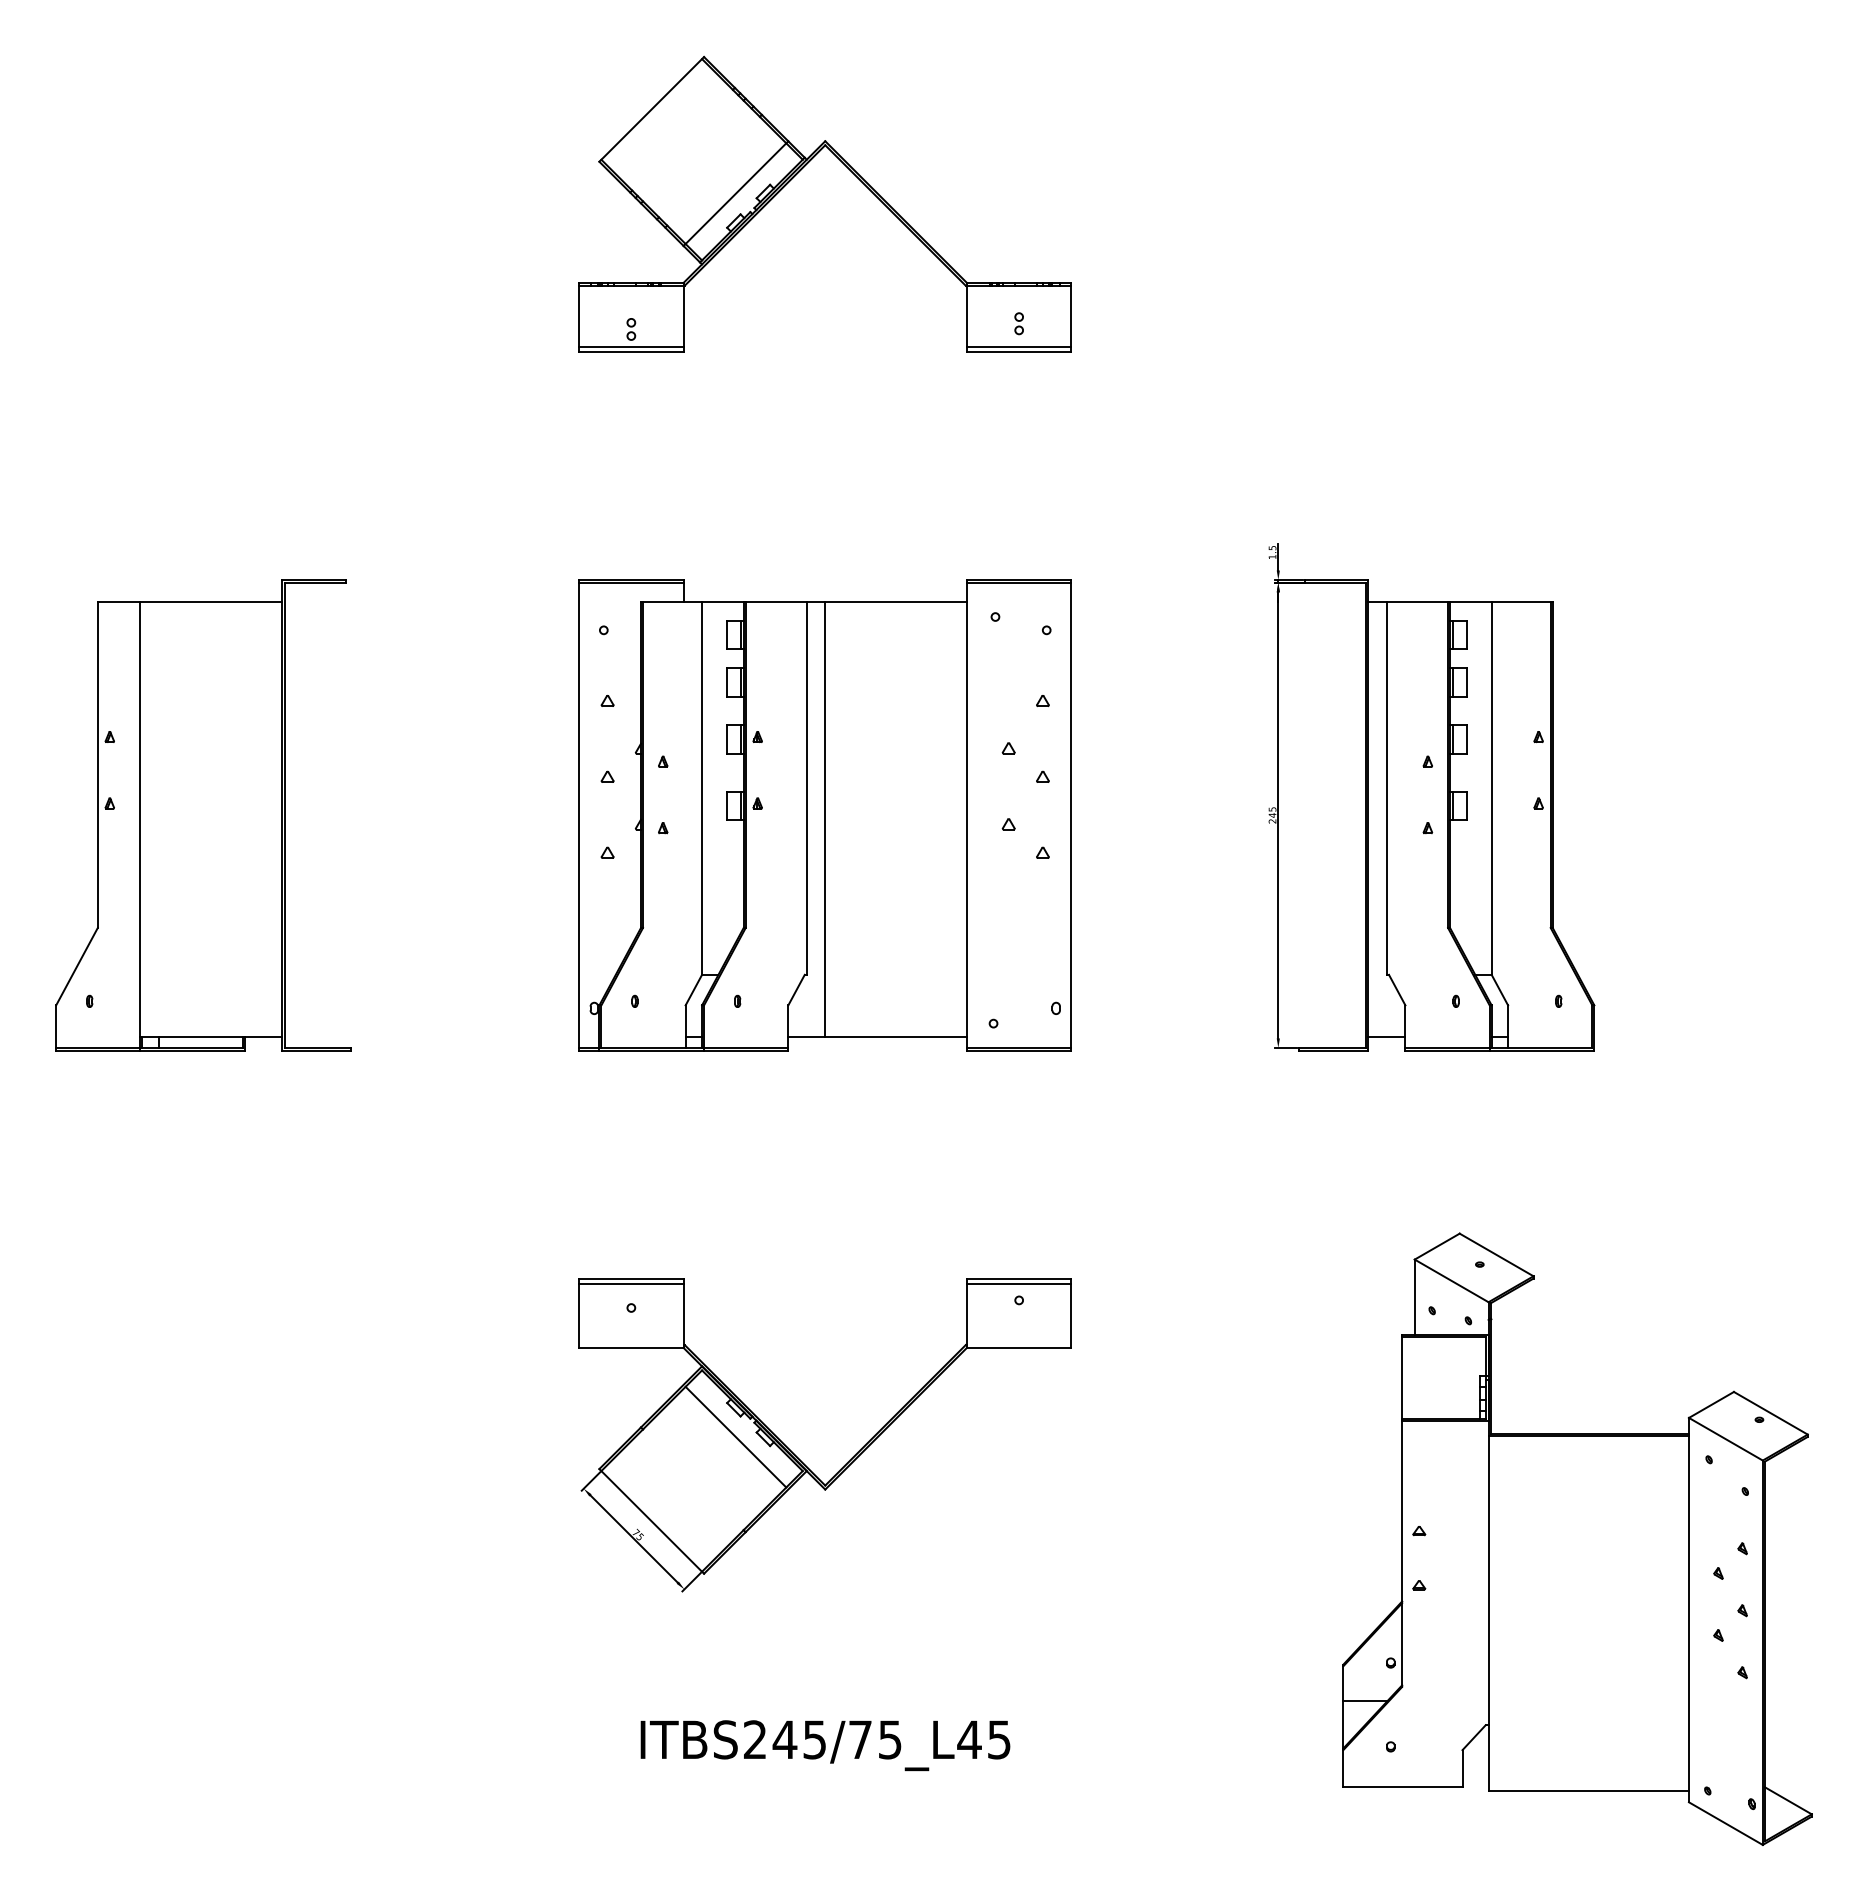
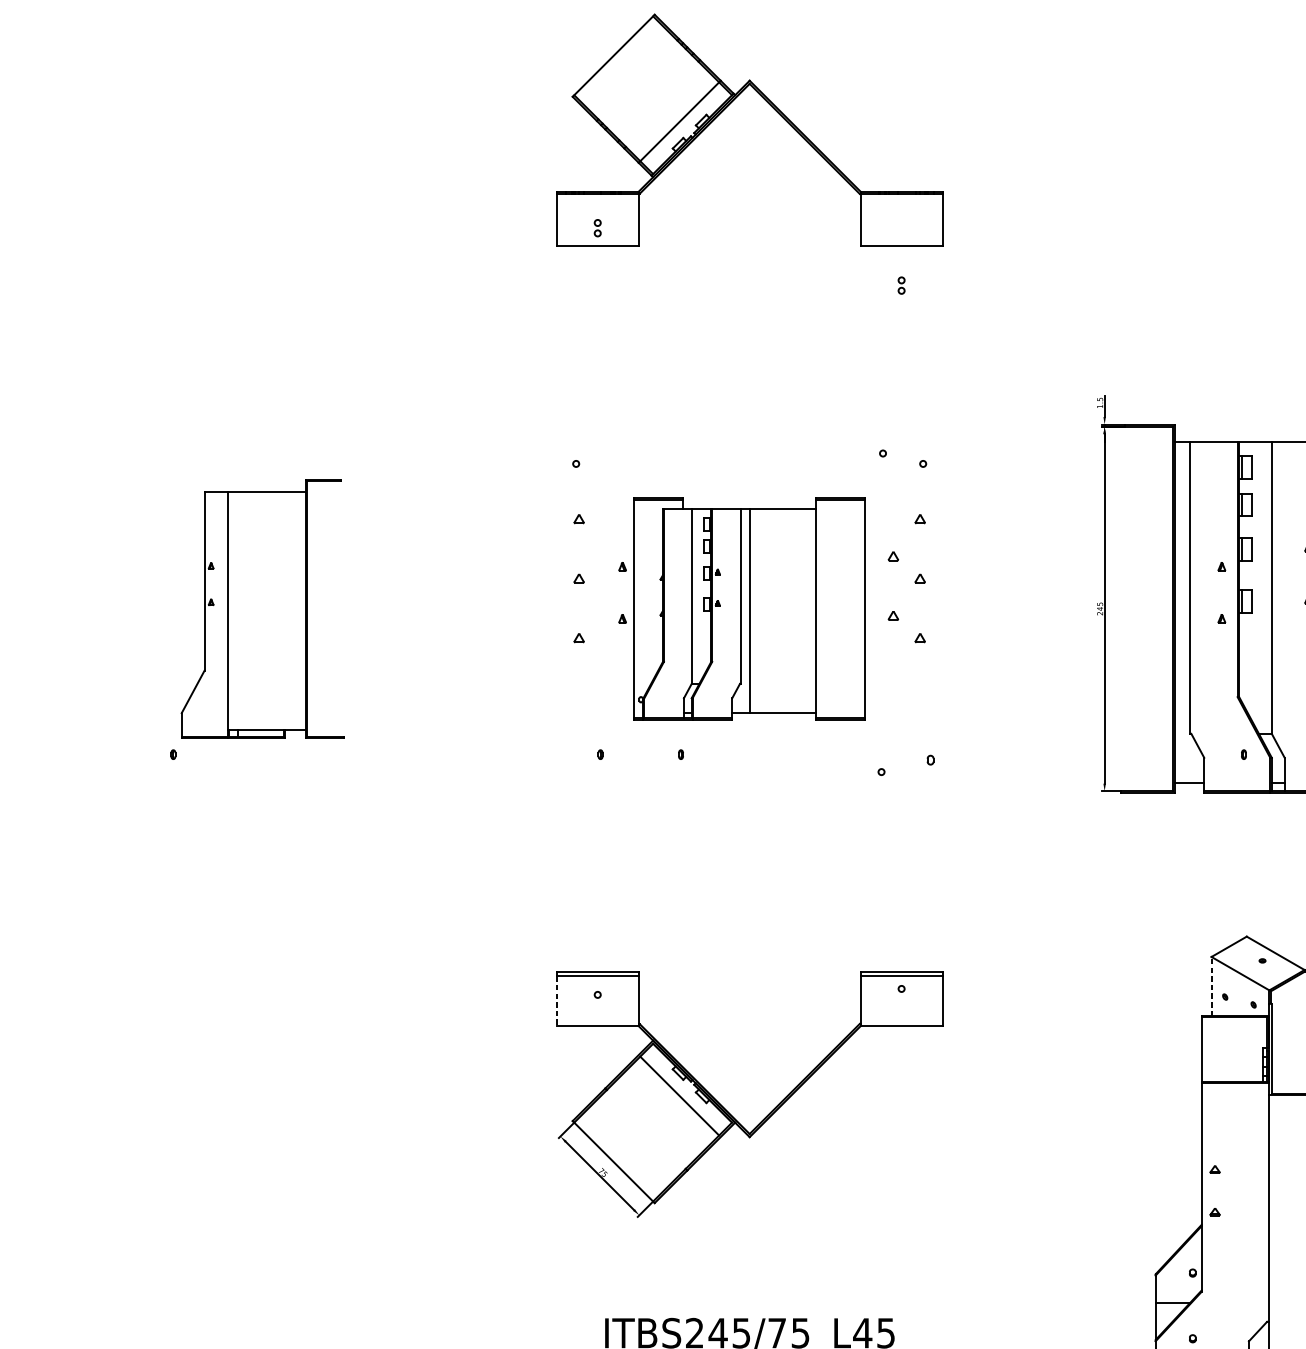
part: (1018, 323) -> (901, 285), moved
line: (631, 346) -> (597, 241), removed
line: (1018, 346) -> (901, 241), removed
part: (203, 815) -> (262, 609), size x0.7
part: (824, 815) -> (749, 609), size x0.6
line: (1414, 1297) -> (1211, 986), solid -> dashed
line: (579, 1316) -> (557, 1001), solid -> dashed

